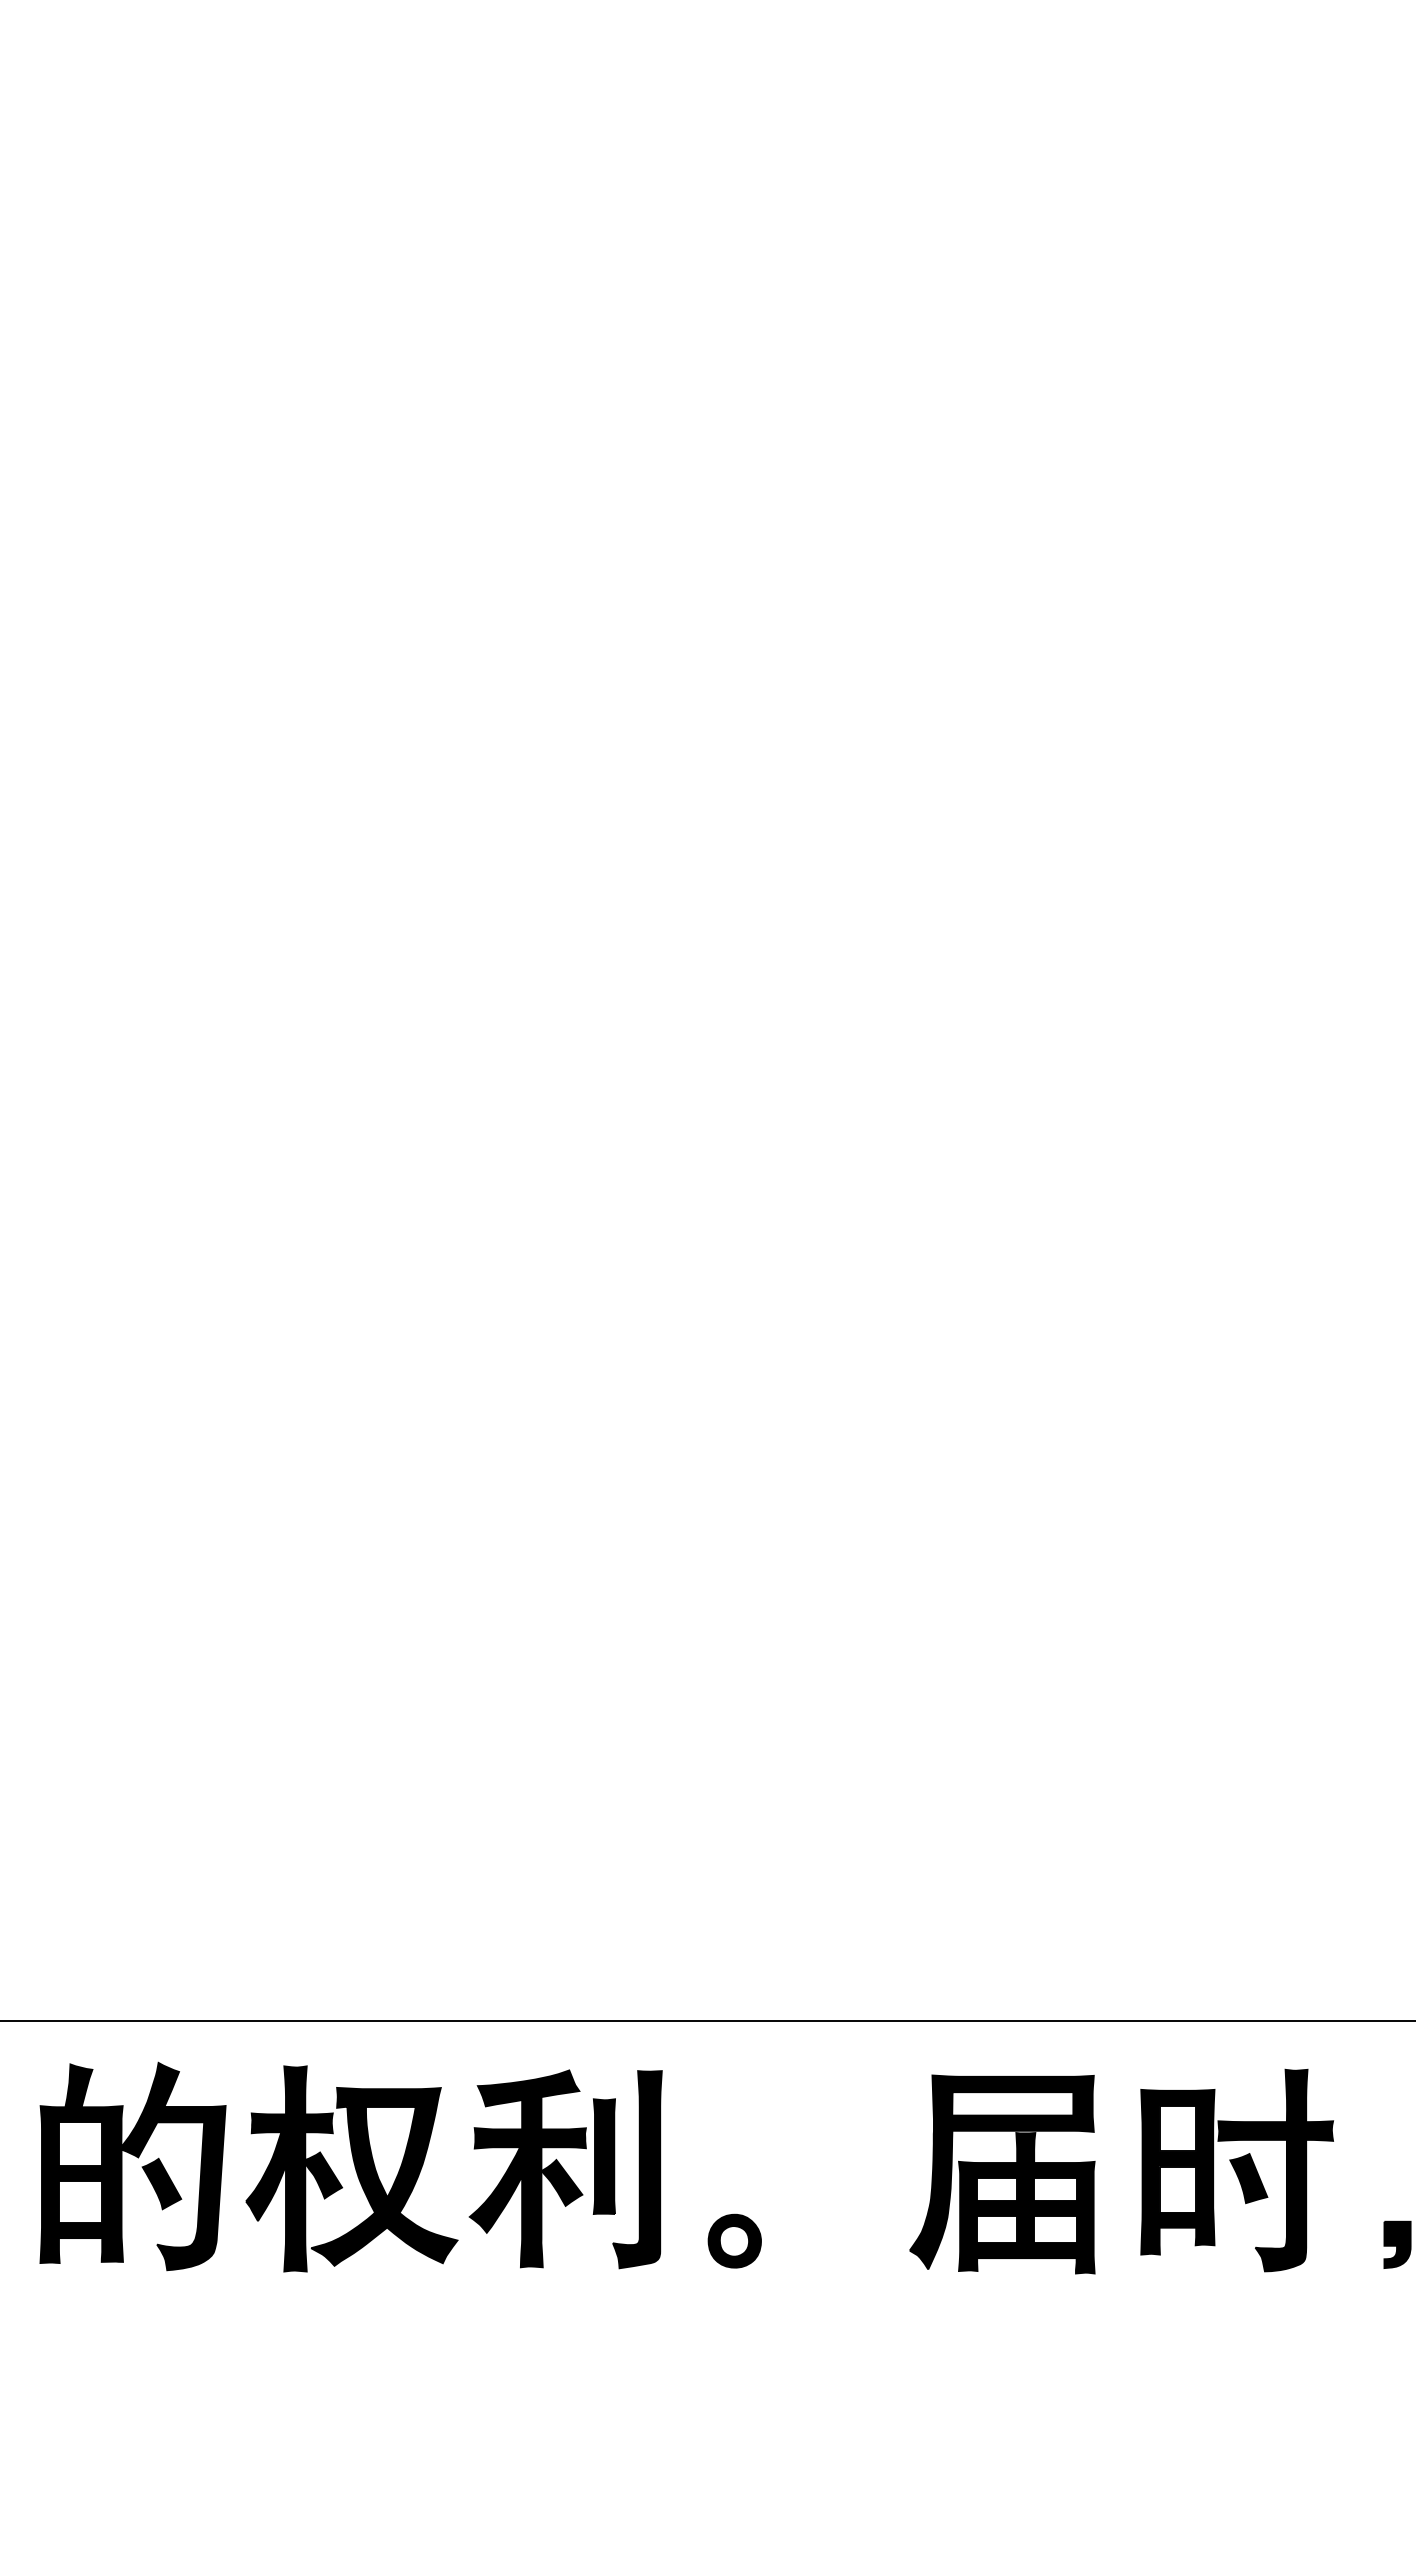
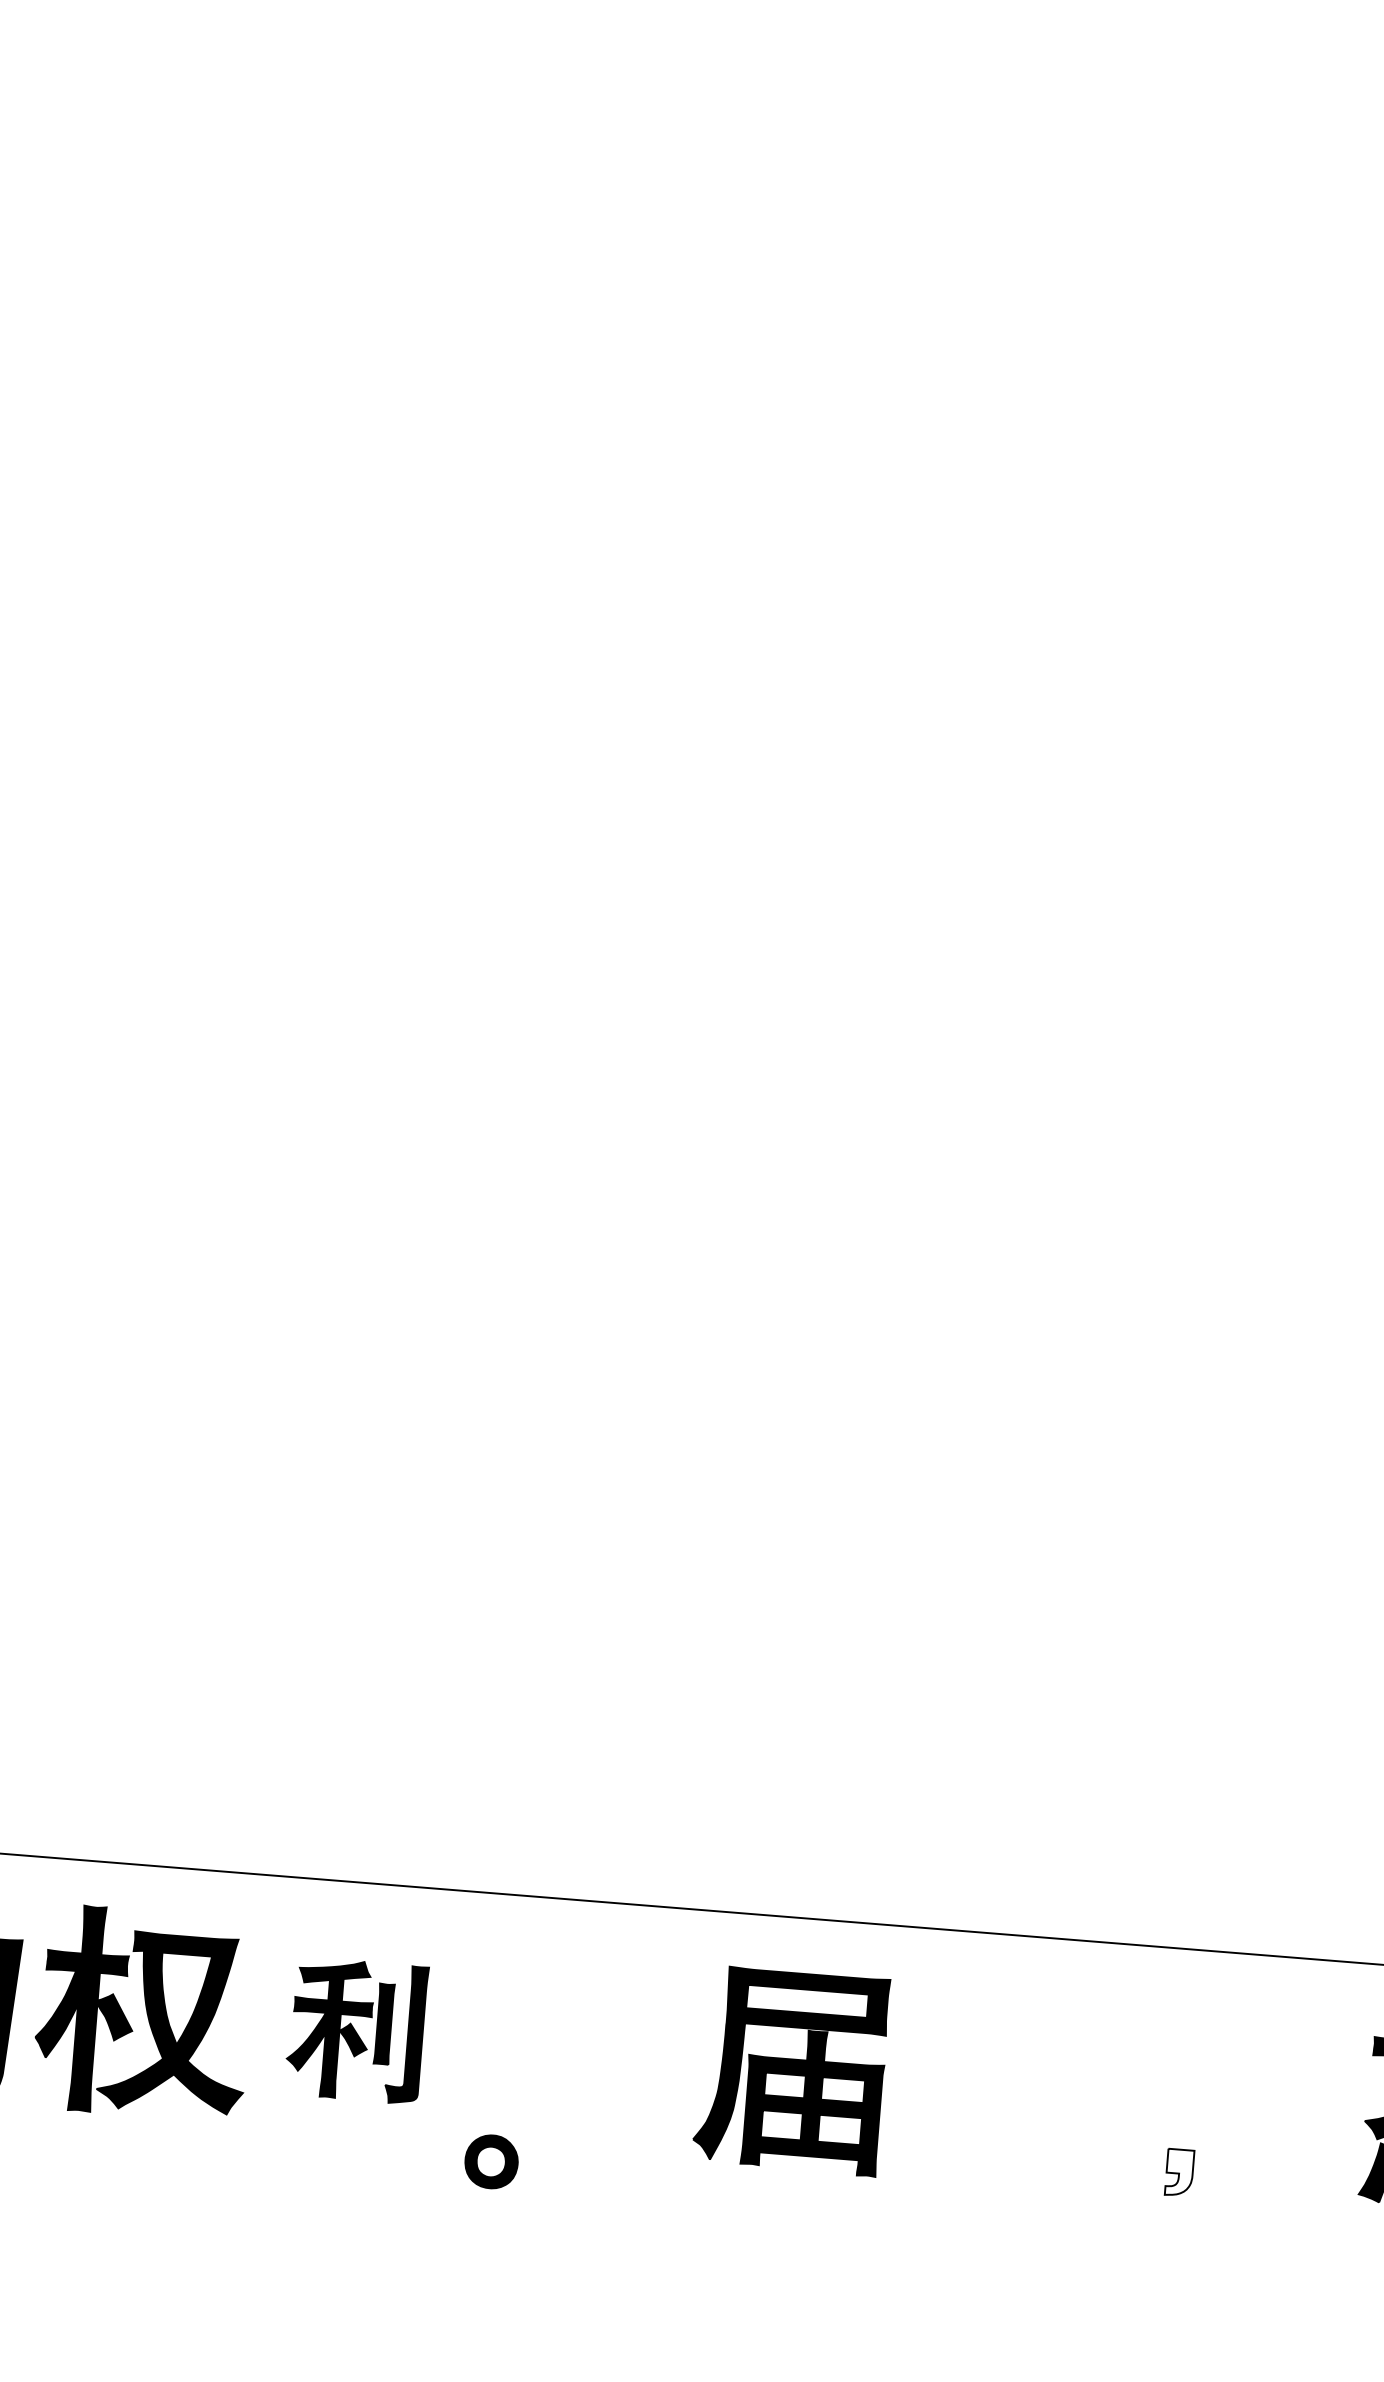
part: (565, 2169) -> (356, 2030), size x0.7
part: (1236, 2170) -> (1025, 2085), removed
part: (734, 2240) -> (491, 2161), moved
fill: (1397, 2244) -> (1179, 2172), removed

